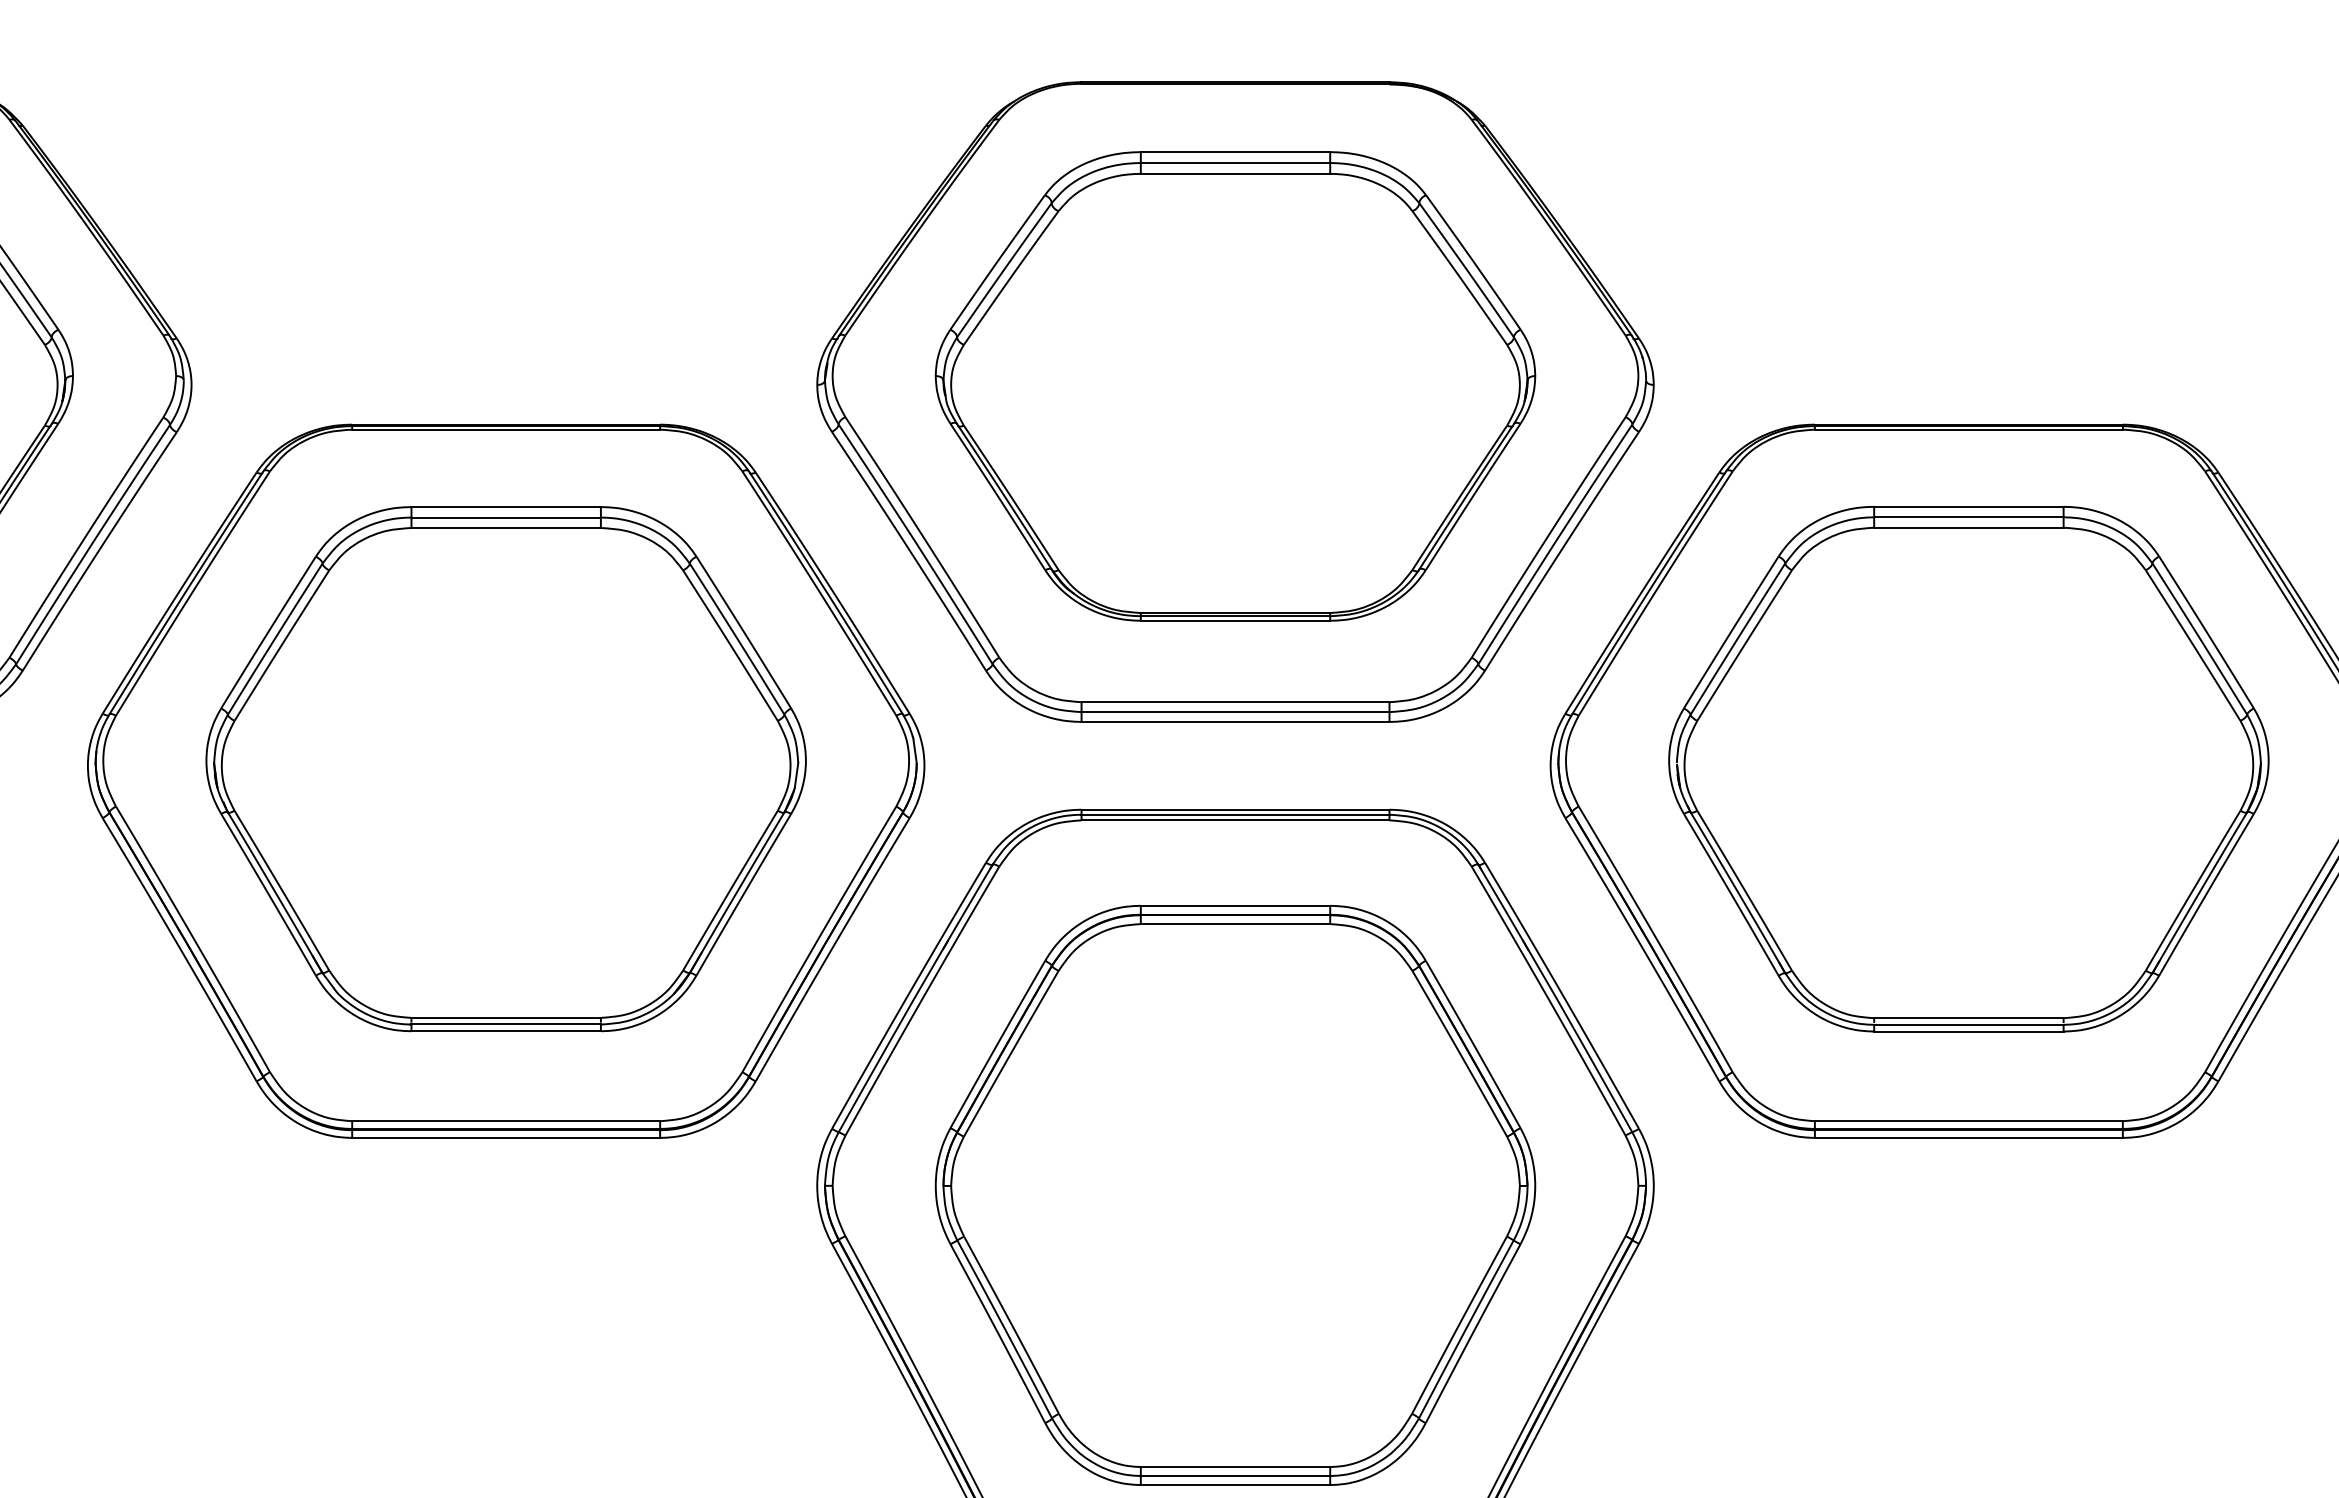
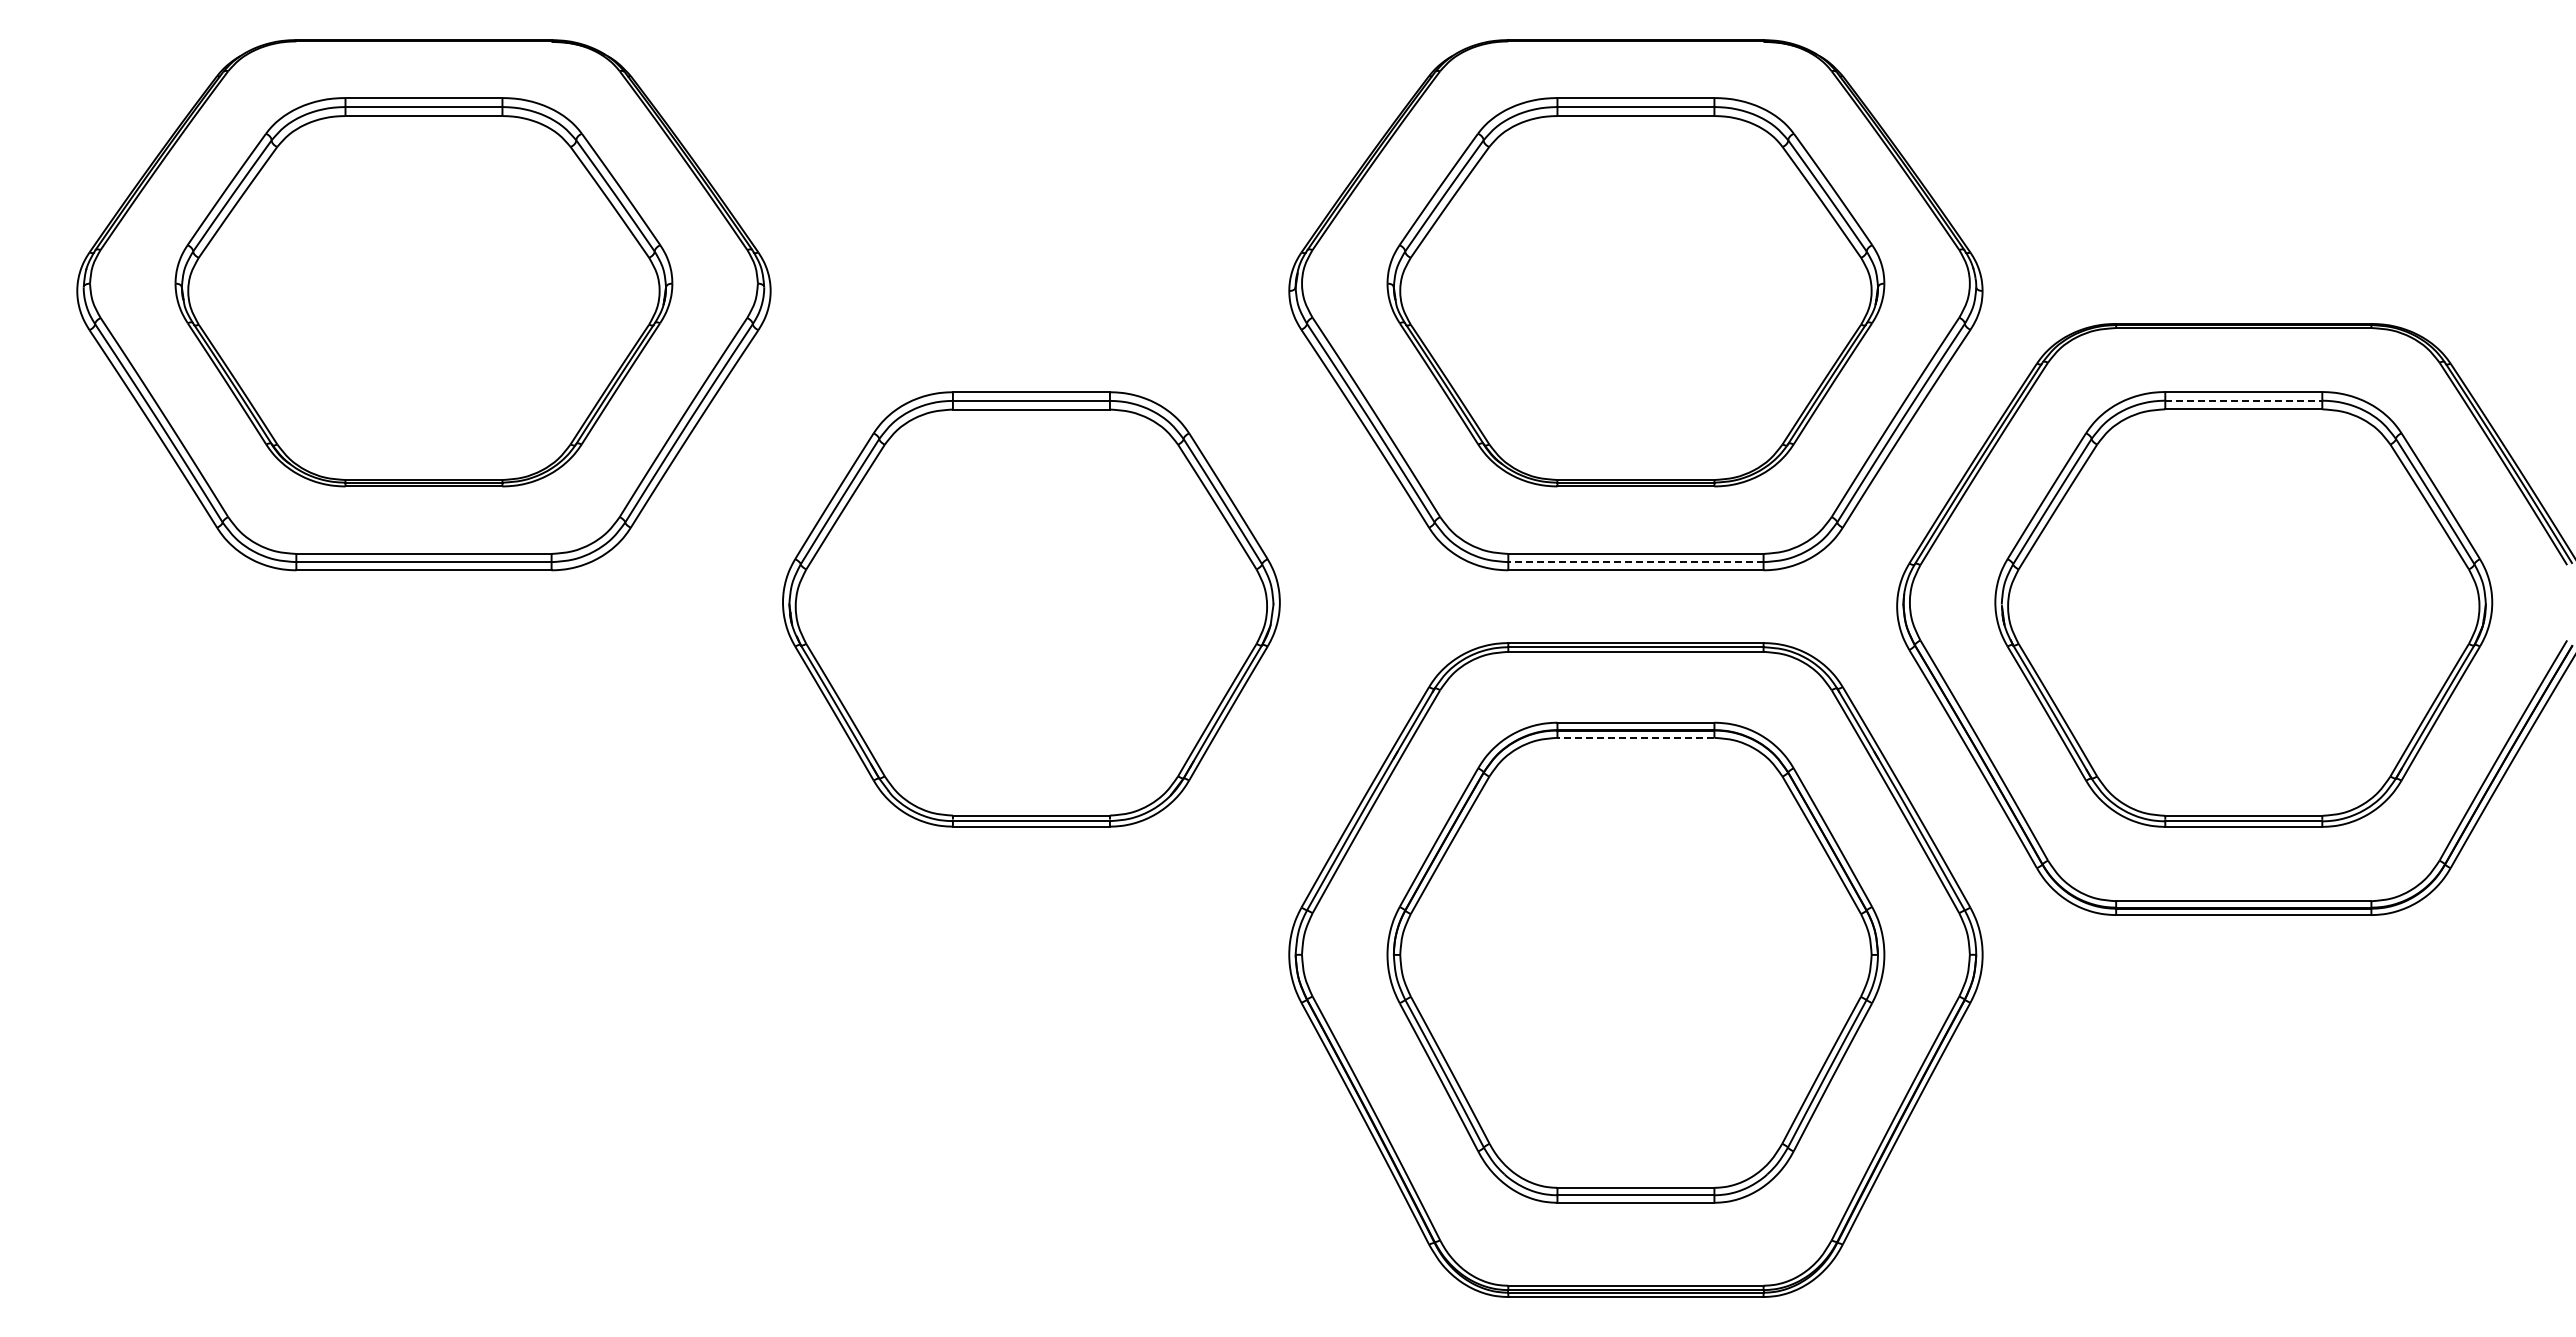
line: (1968, 517) -> (2243, 400), solid -> dashed
line: (1234, 712) -> (1635, 562), solid -> dashed
part: (505, 781) -> (1030, 619), removed
line: (1234, 923) -> (1635, 737), solid -> dashed

